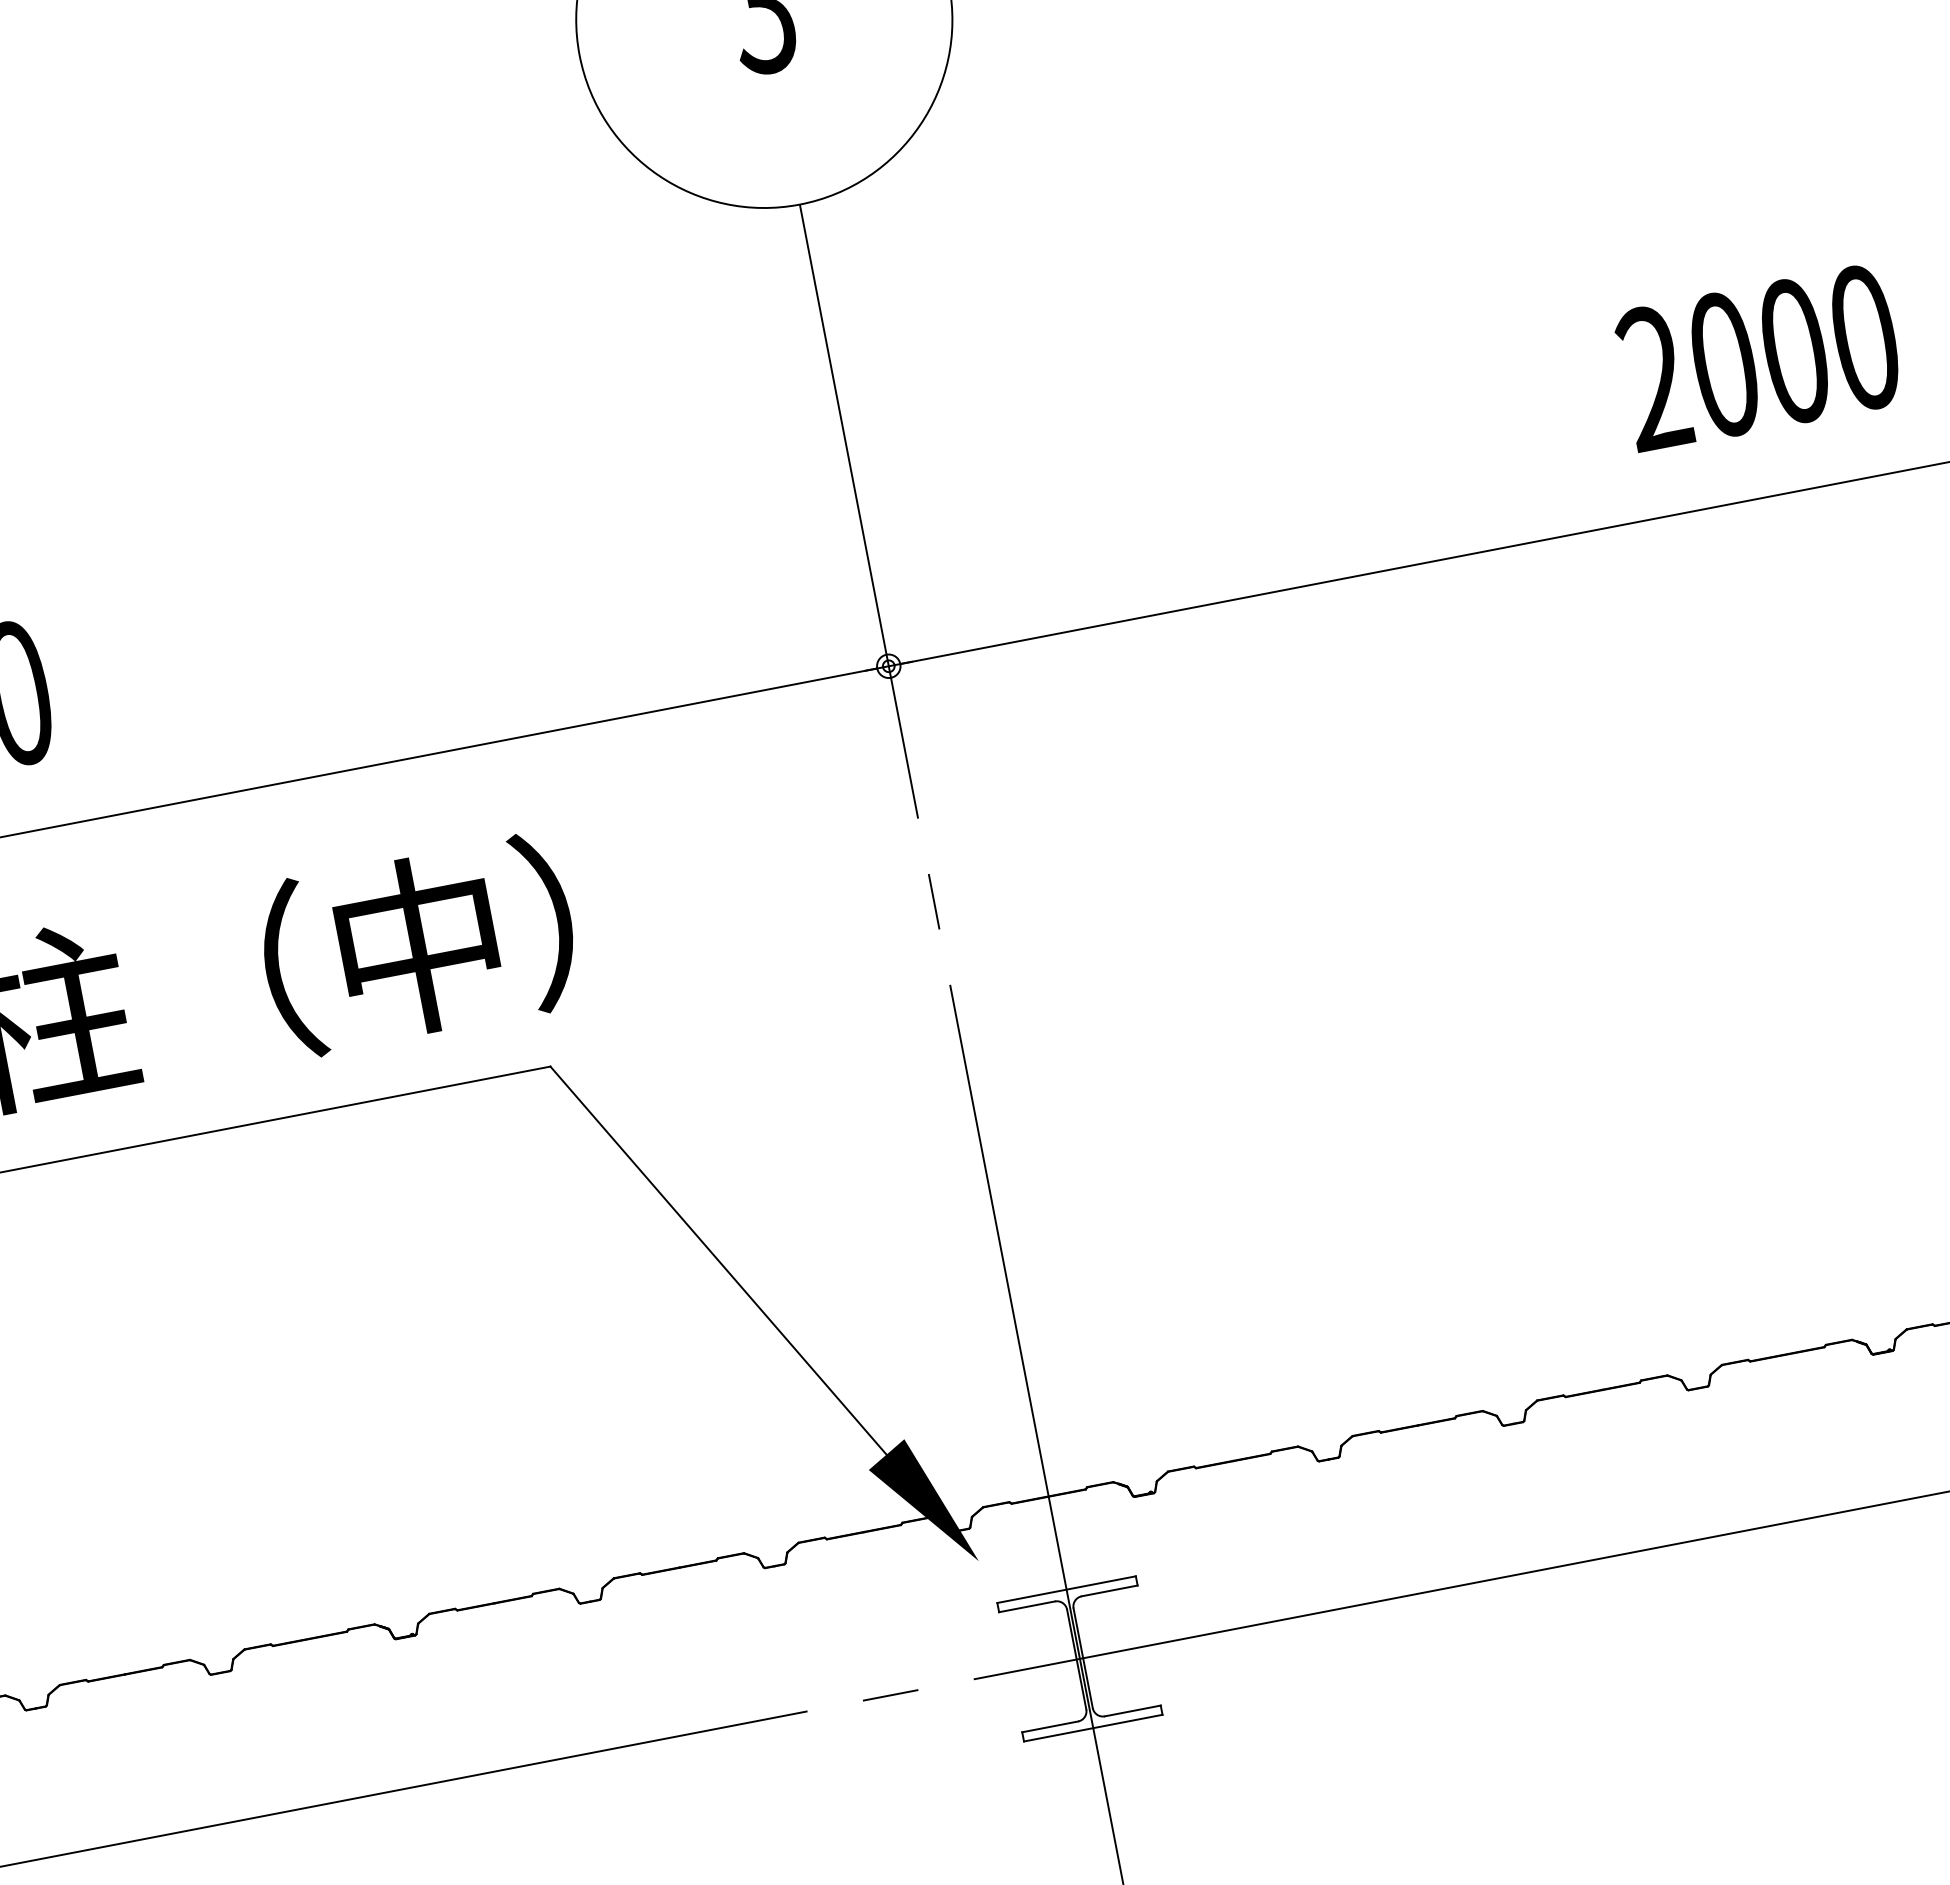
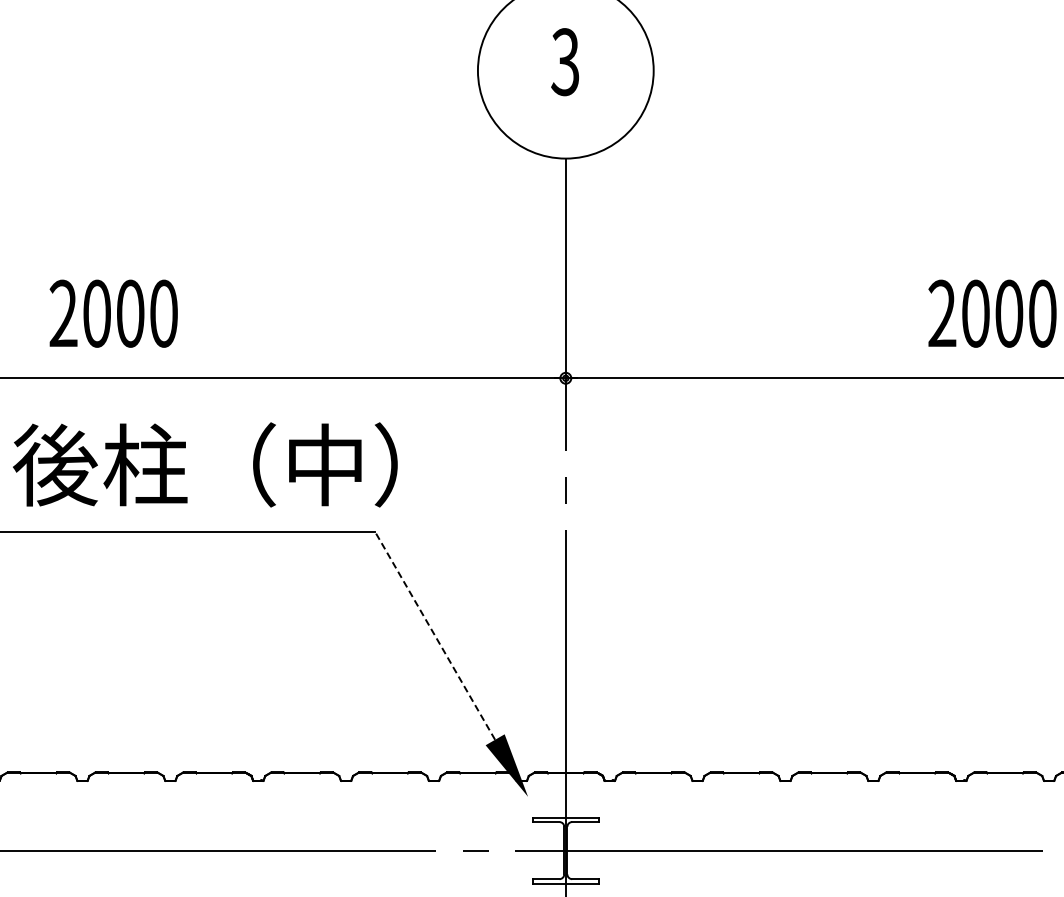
line: (718, 1259) -> (435, 635), solid -> dashed

